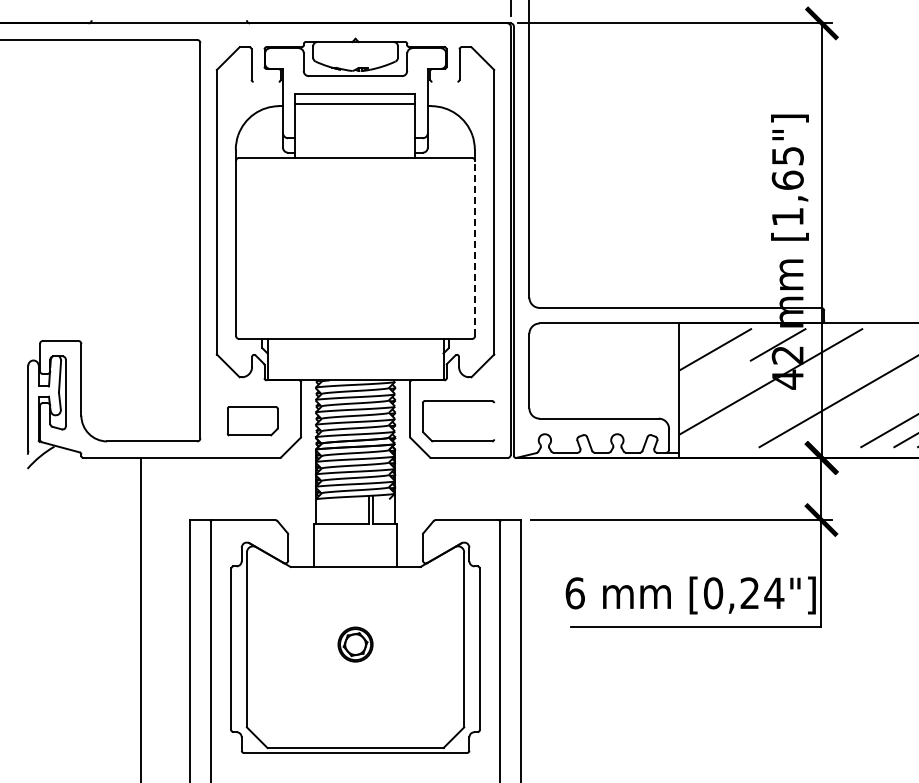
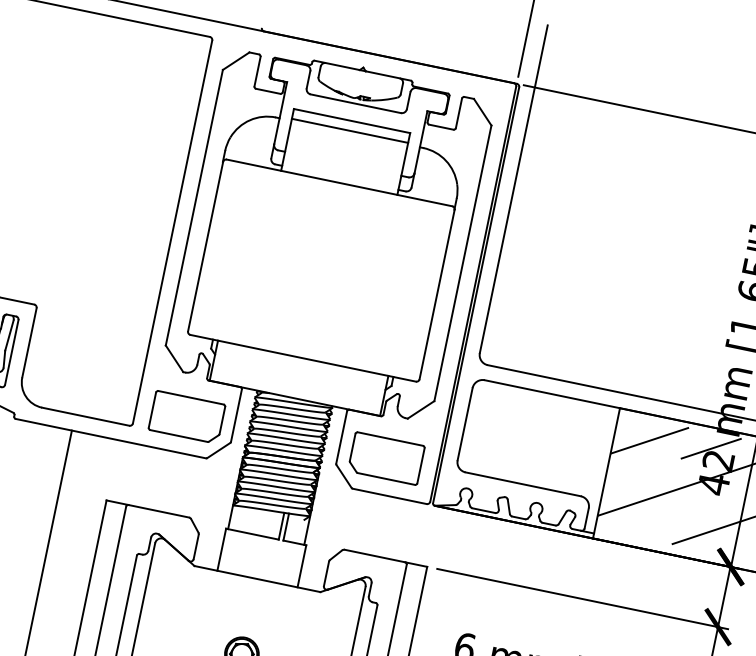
line: (265, 81) -> (267, 90), added
line: (444, 81) -> (440, 126), added
line: (475, 247) -> (437, 293), dashed -> solid
part: (252, 421) -> (186, 417), size x1.43
line: (494, 421) -> (421, 466), added

